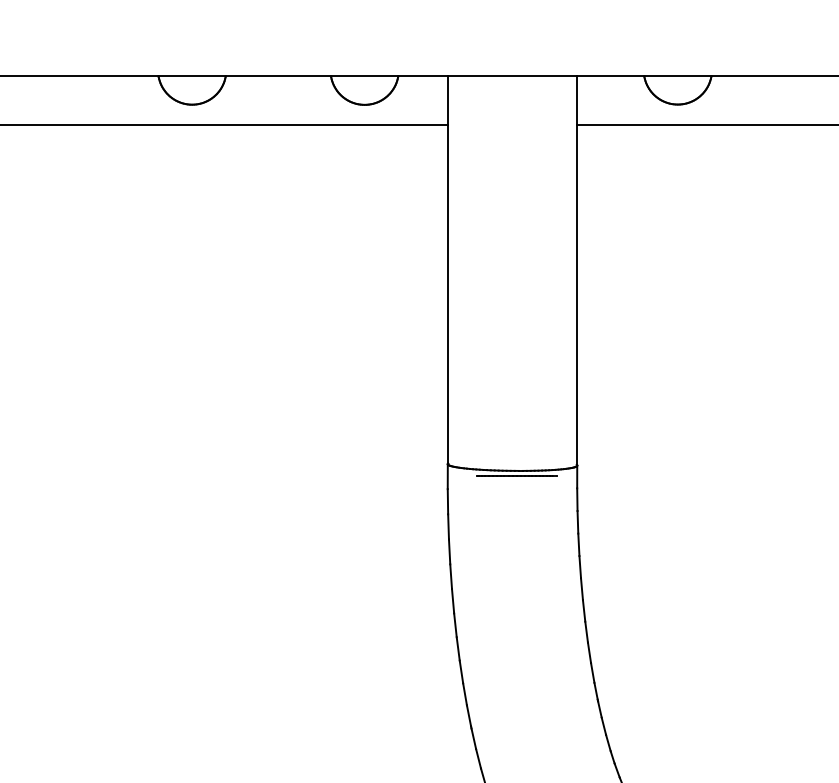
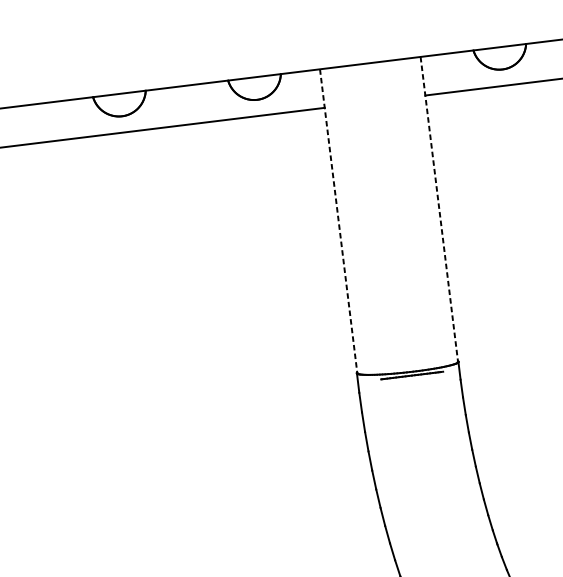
line: (448, 270) -> (338, 221), solid -> dashed
line: (576, 270) -> (439, 209), solid -> dashed

